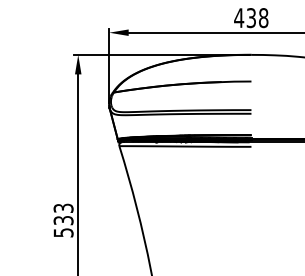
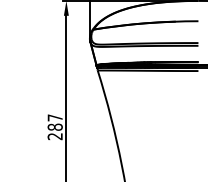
text: (63, 220) -> (55, 127), 533 -> 287

